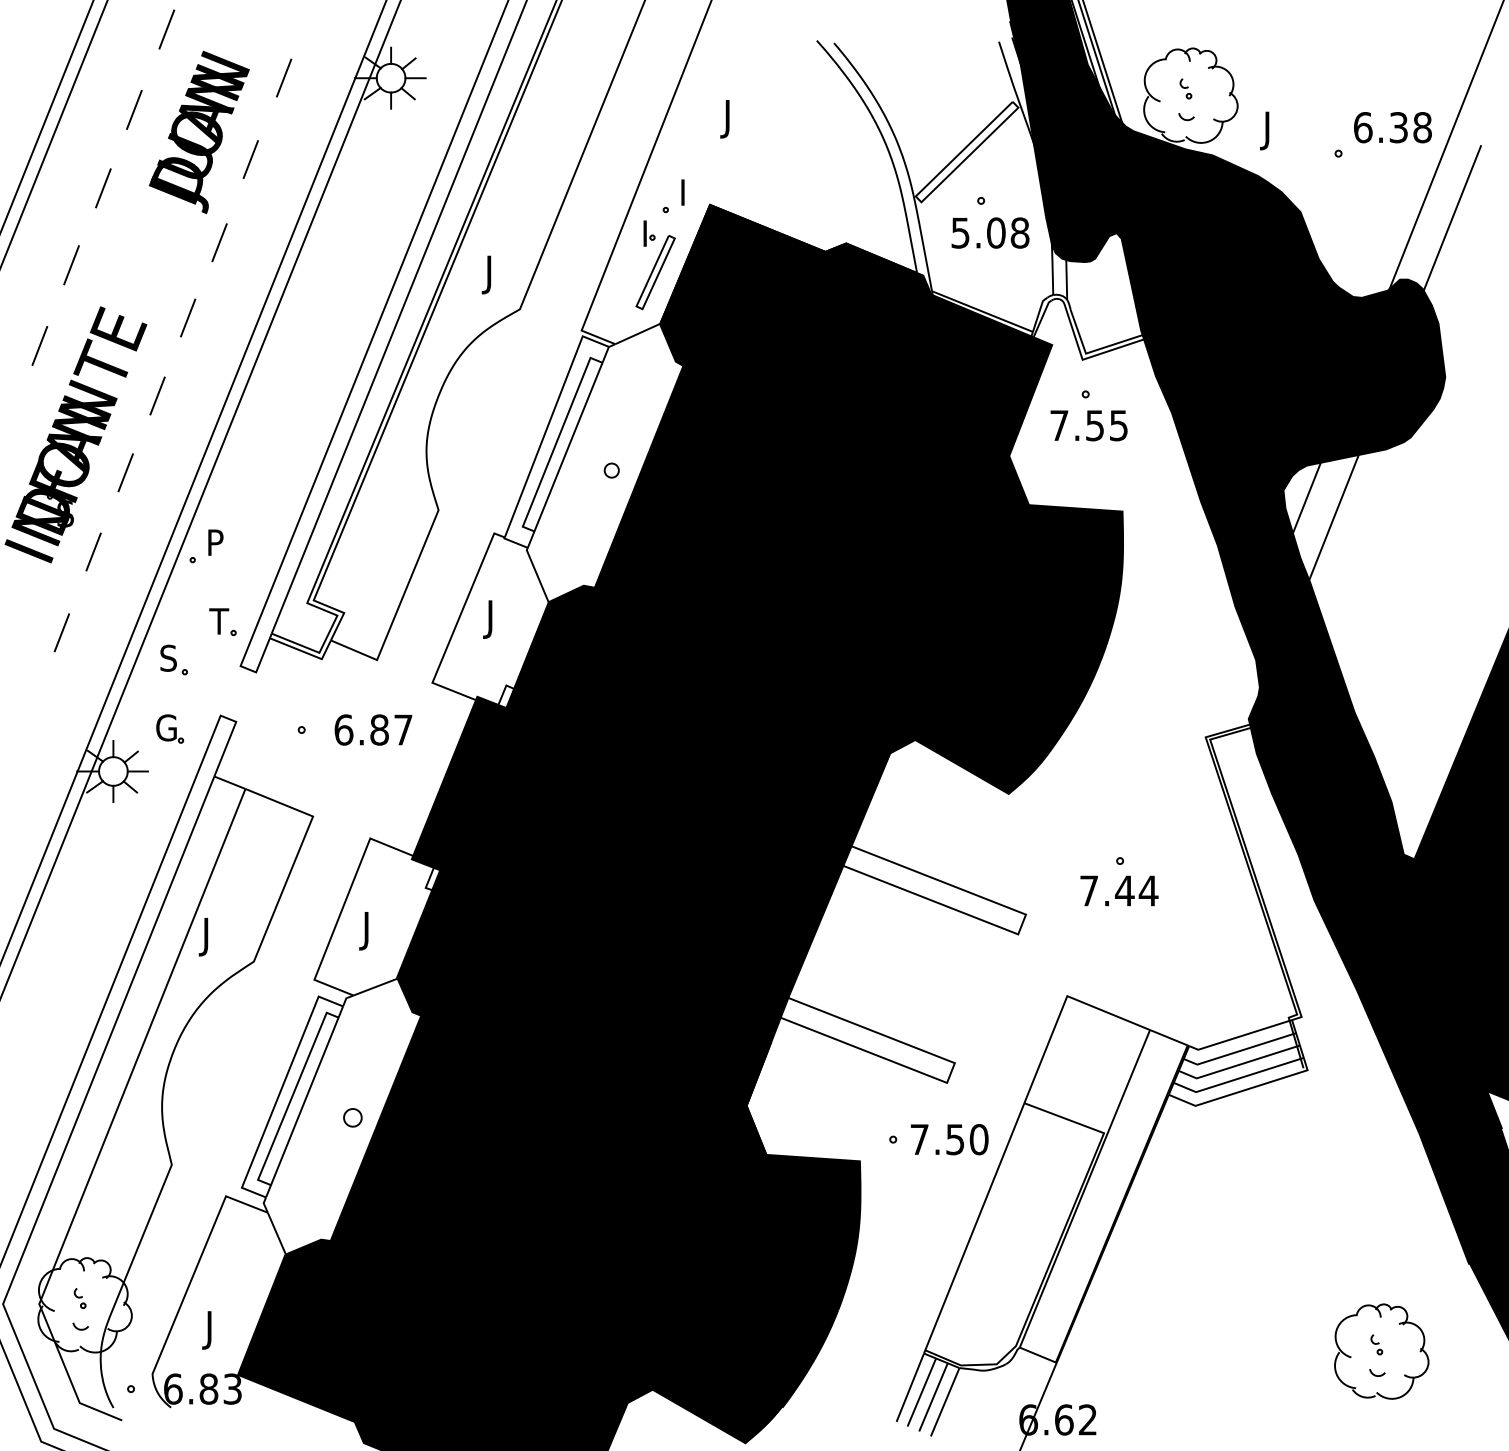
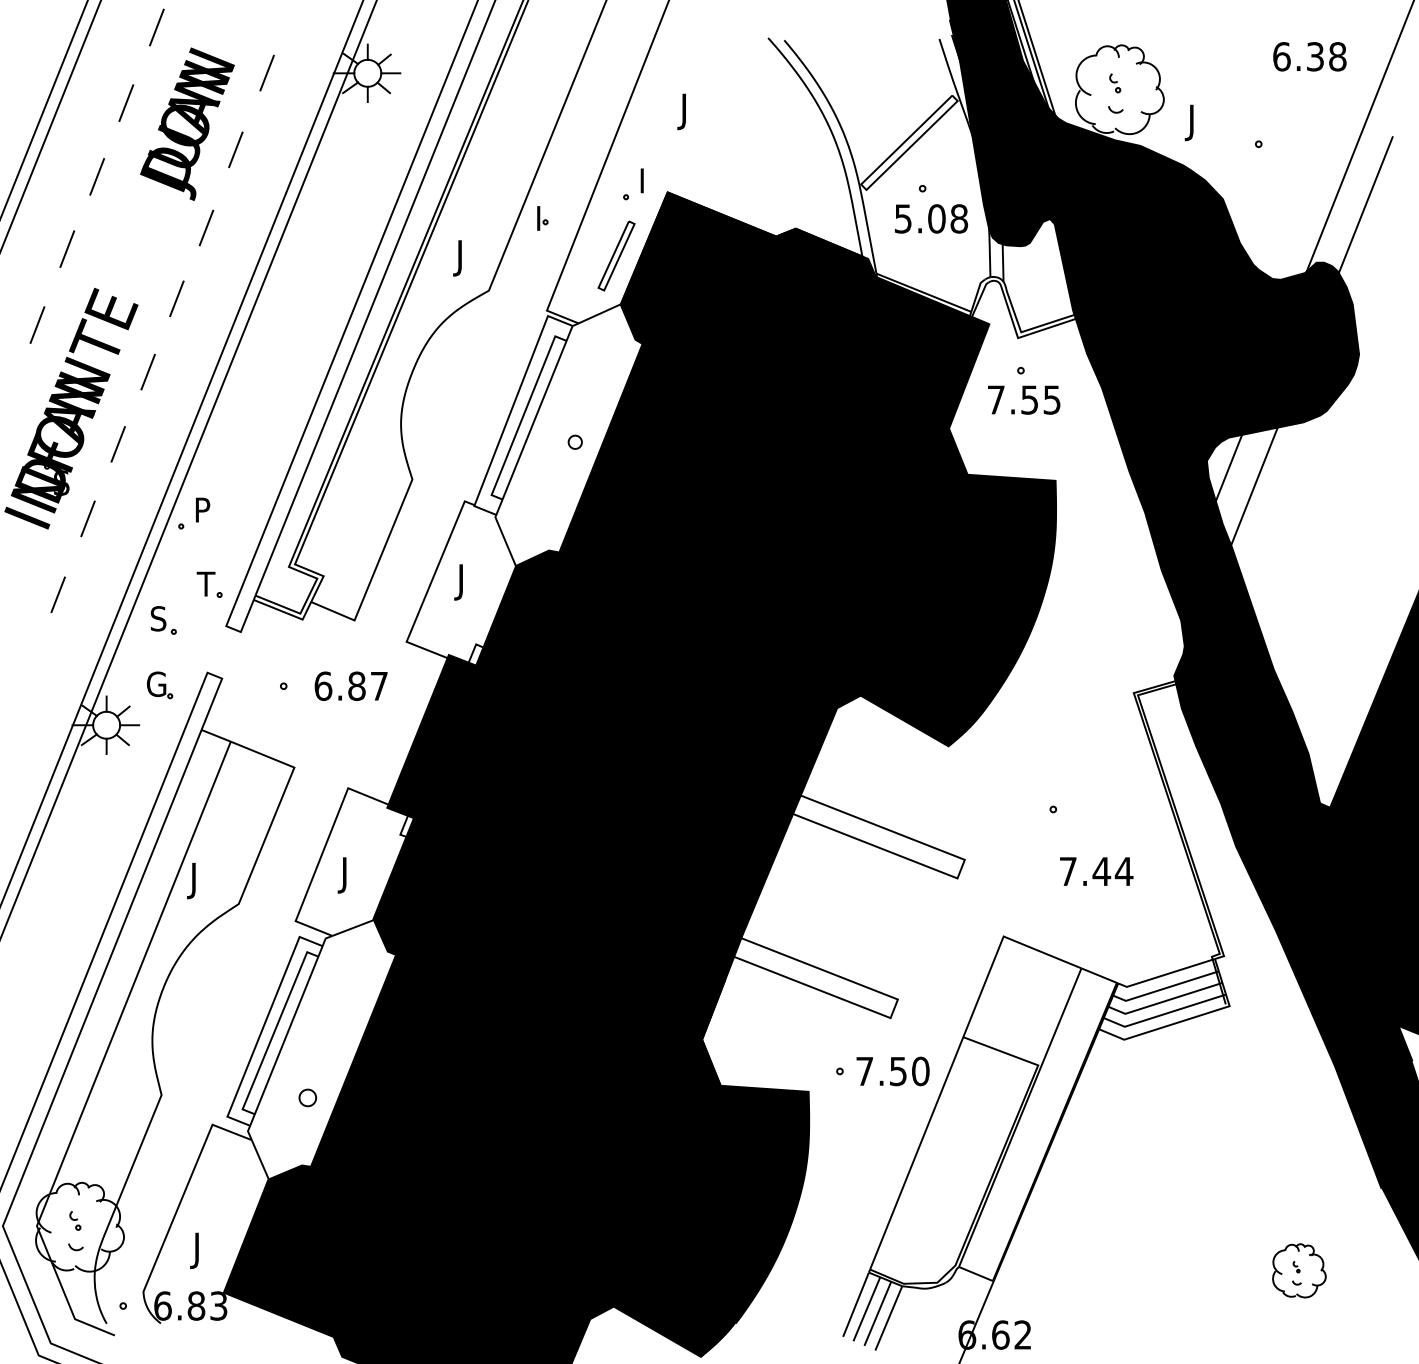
text: (1392, 127) -> (1309, 56), moved
part: (649, 233) -> (542, 218), moved
text: (1119, 890) -> (1096, 871), moved
part: (352, 1117) -> (307, 1097), moved
part: (1381, 1351) -> (1299, 1270), size x0.6

